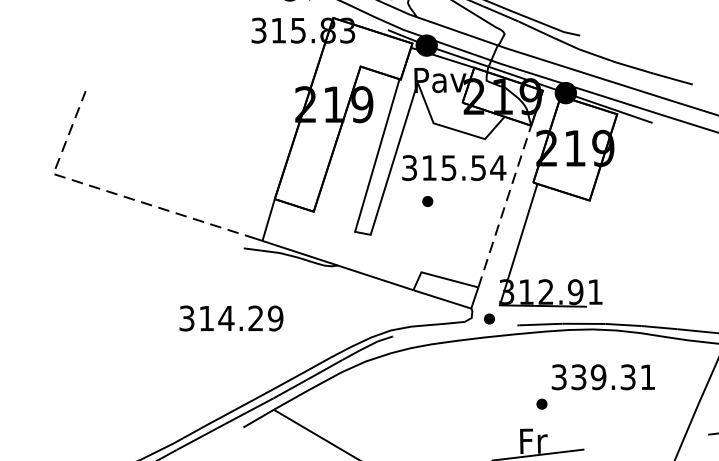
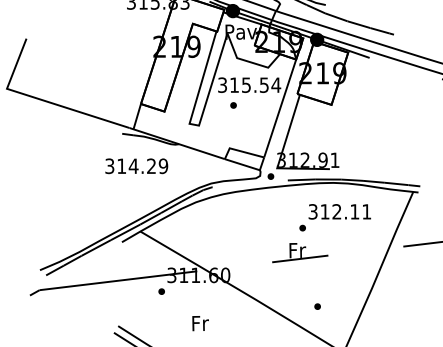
line: (112, 193) -> (42, 100), dashed -> solid
line: (505, 206) -> (280, 108), dashed -> solid
text: (231, 318) -> (136, 166), moved
text: (602, 376) -> (339, 211), 339.31 -> 312.11

